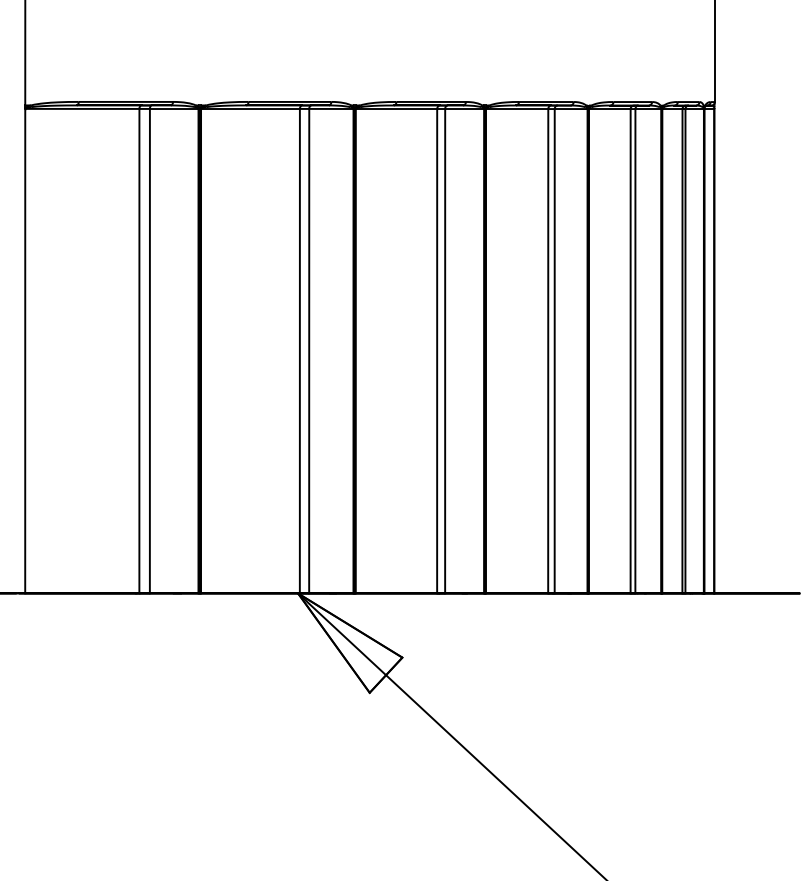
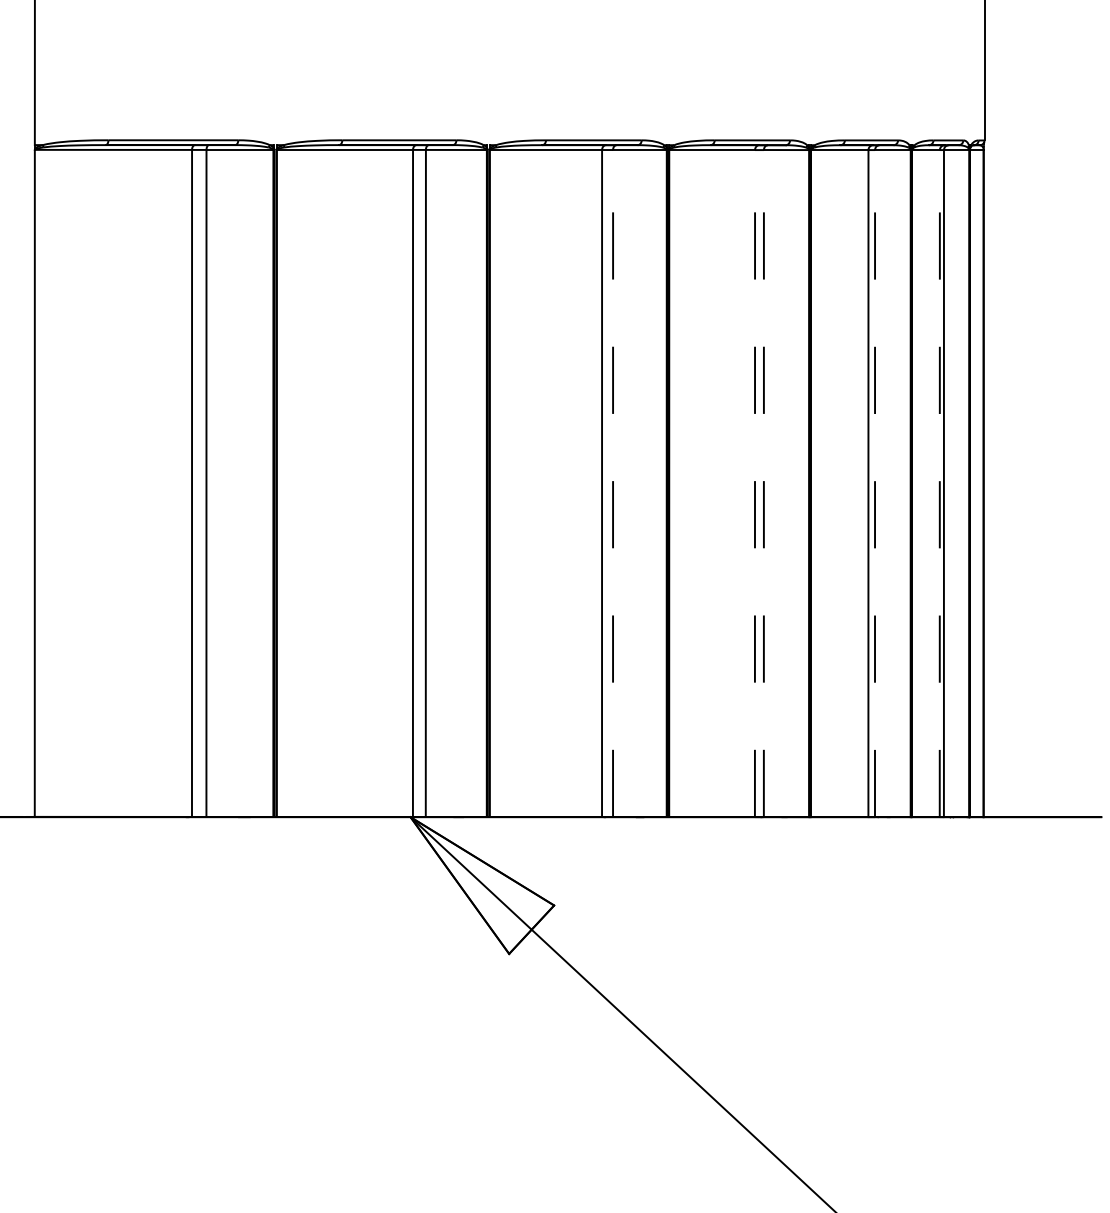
line: (445, 351) -> (613, 483), solid -> dashed
line: (547, 351) -> (754, 483), solid -> dashed
line: (554, 351) -> (763, 483), solid -> dashed
line: (635, 351) -> (875, 483), solid -> dashed
line: (682, 351) -> (939, 483), solid -> dashed

